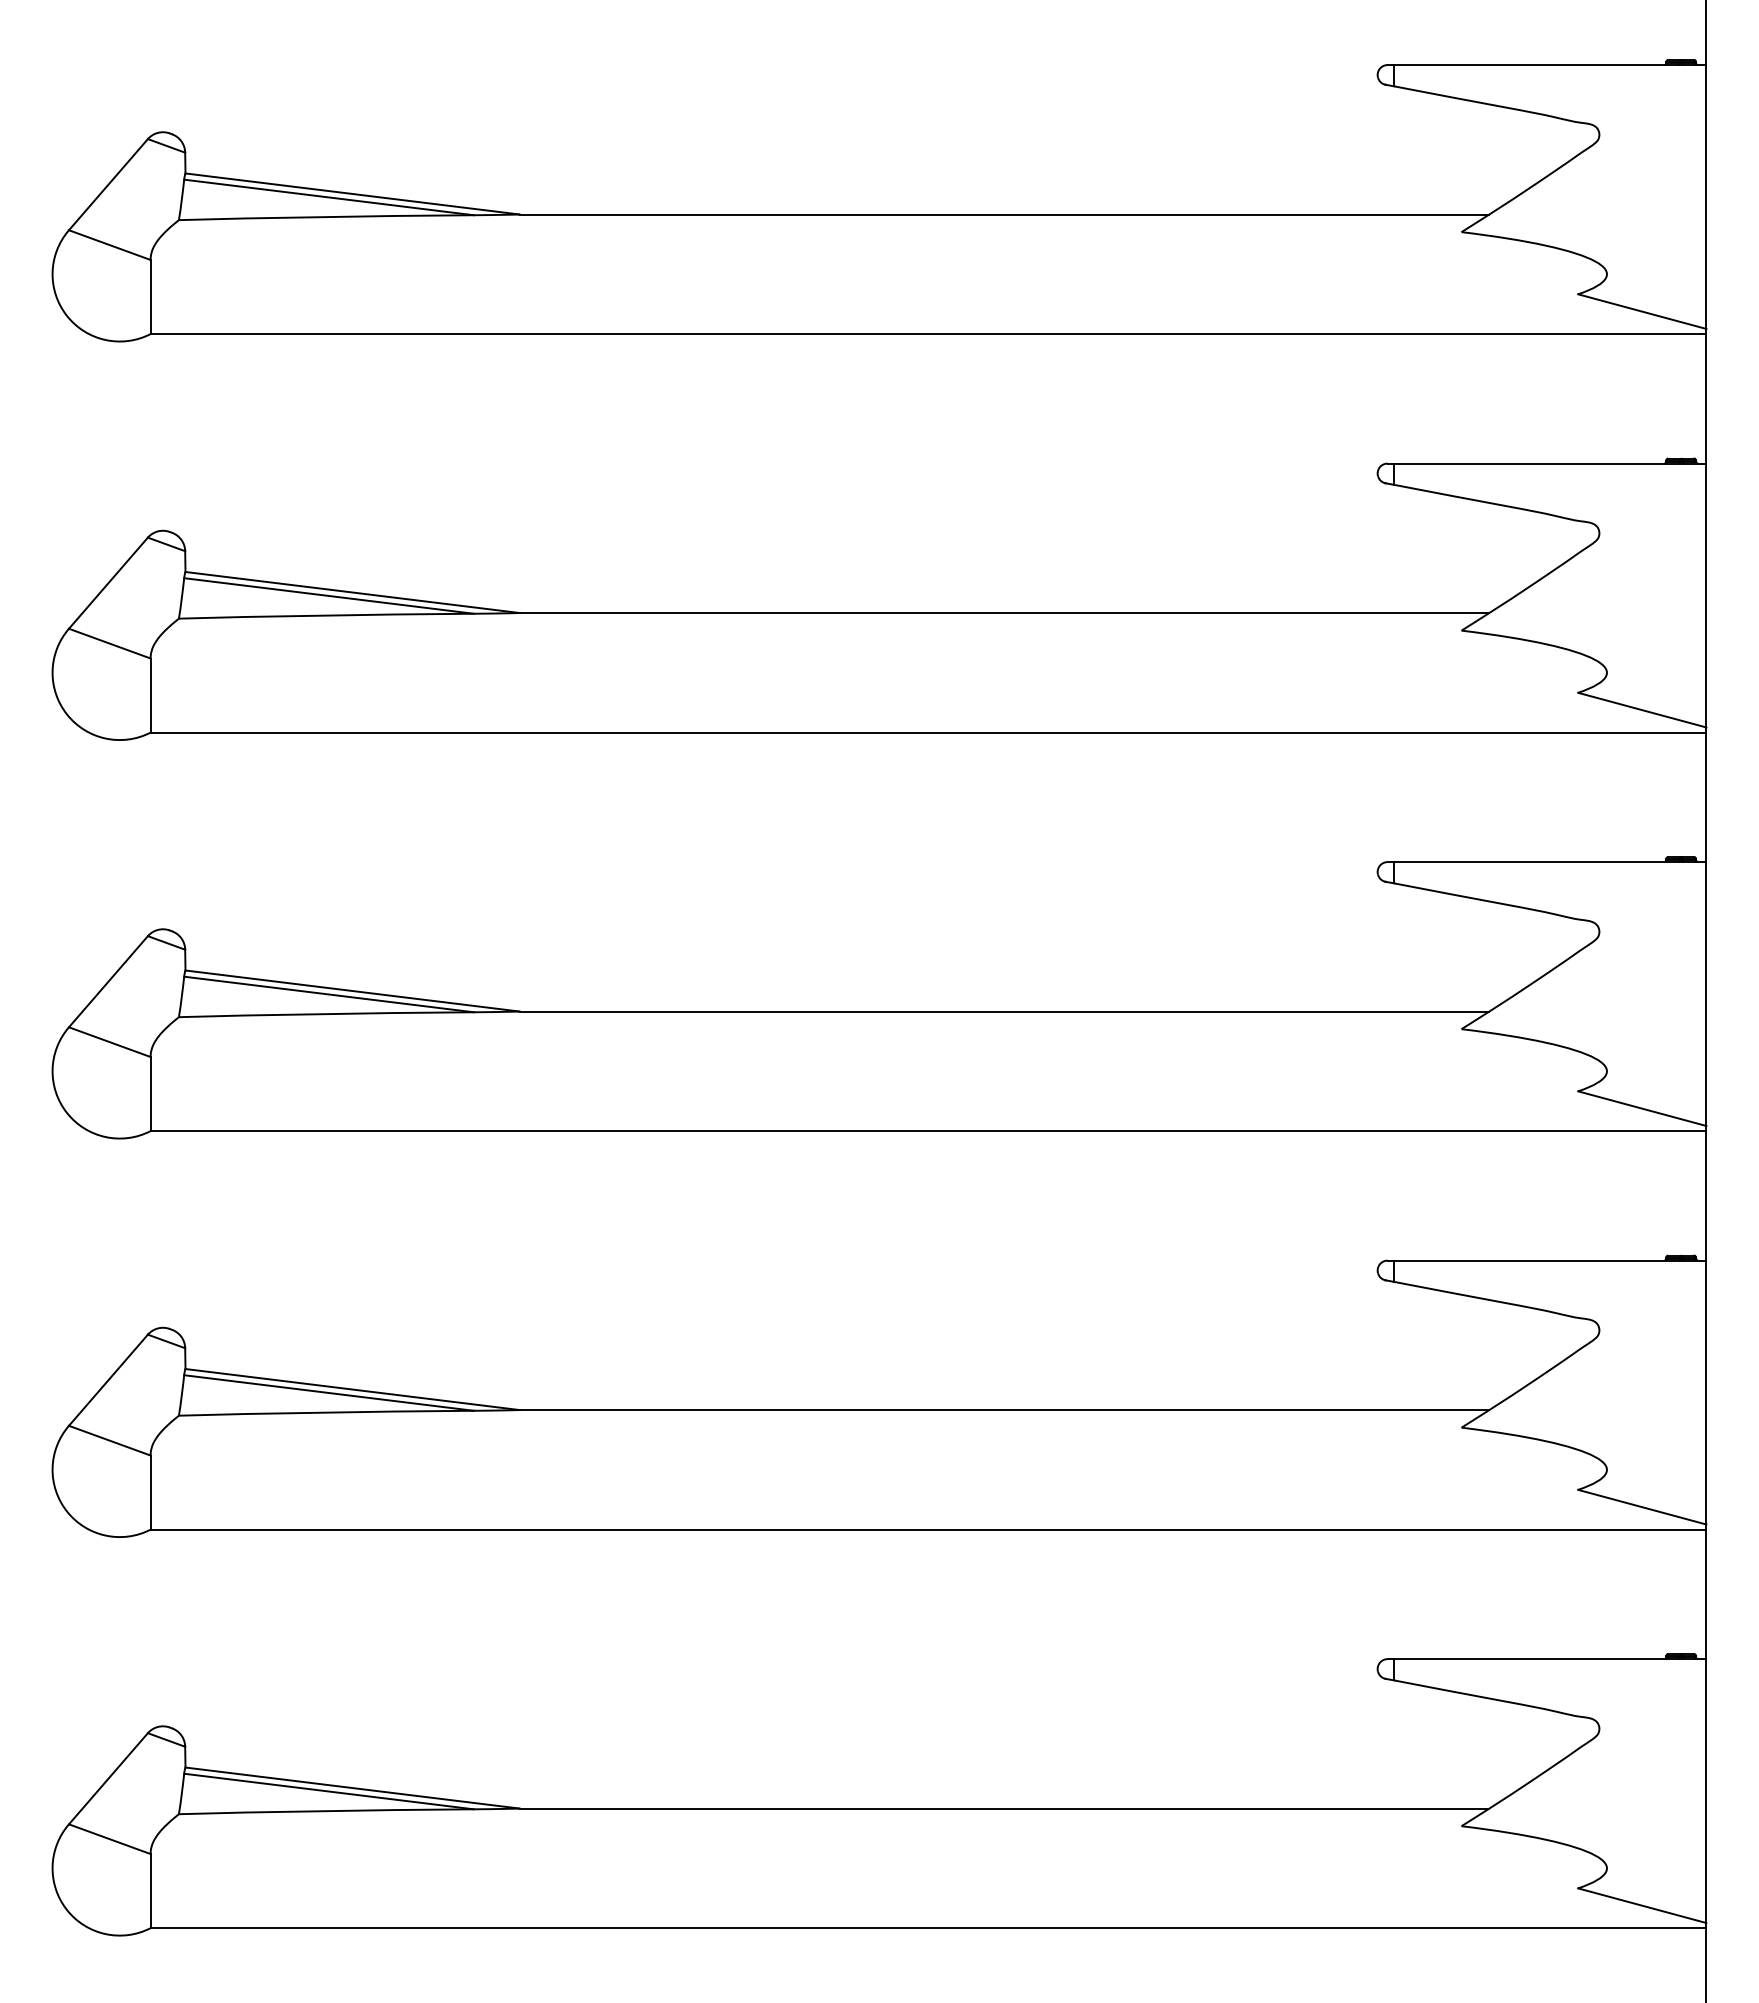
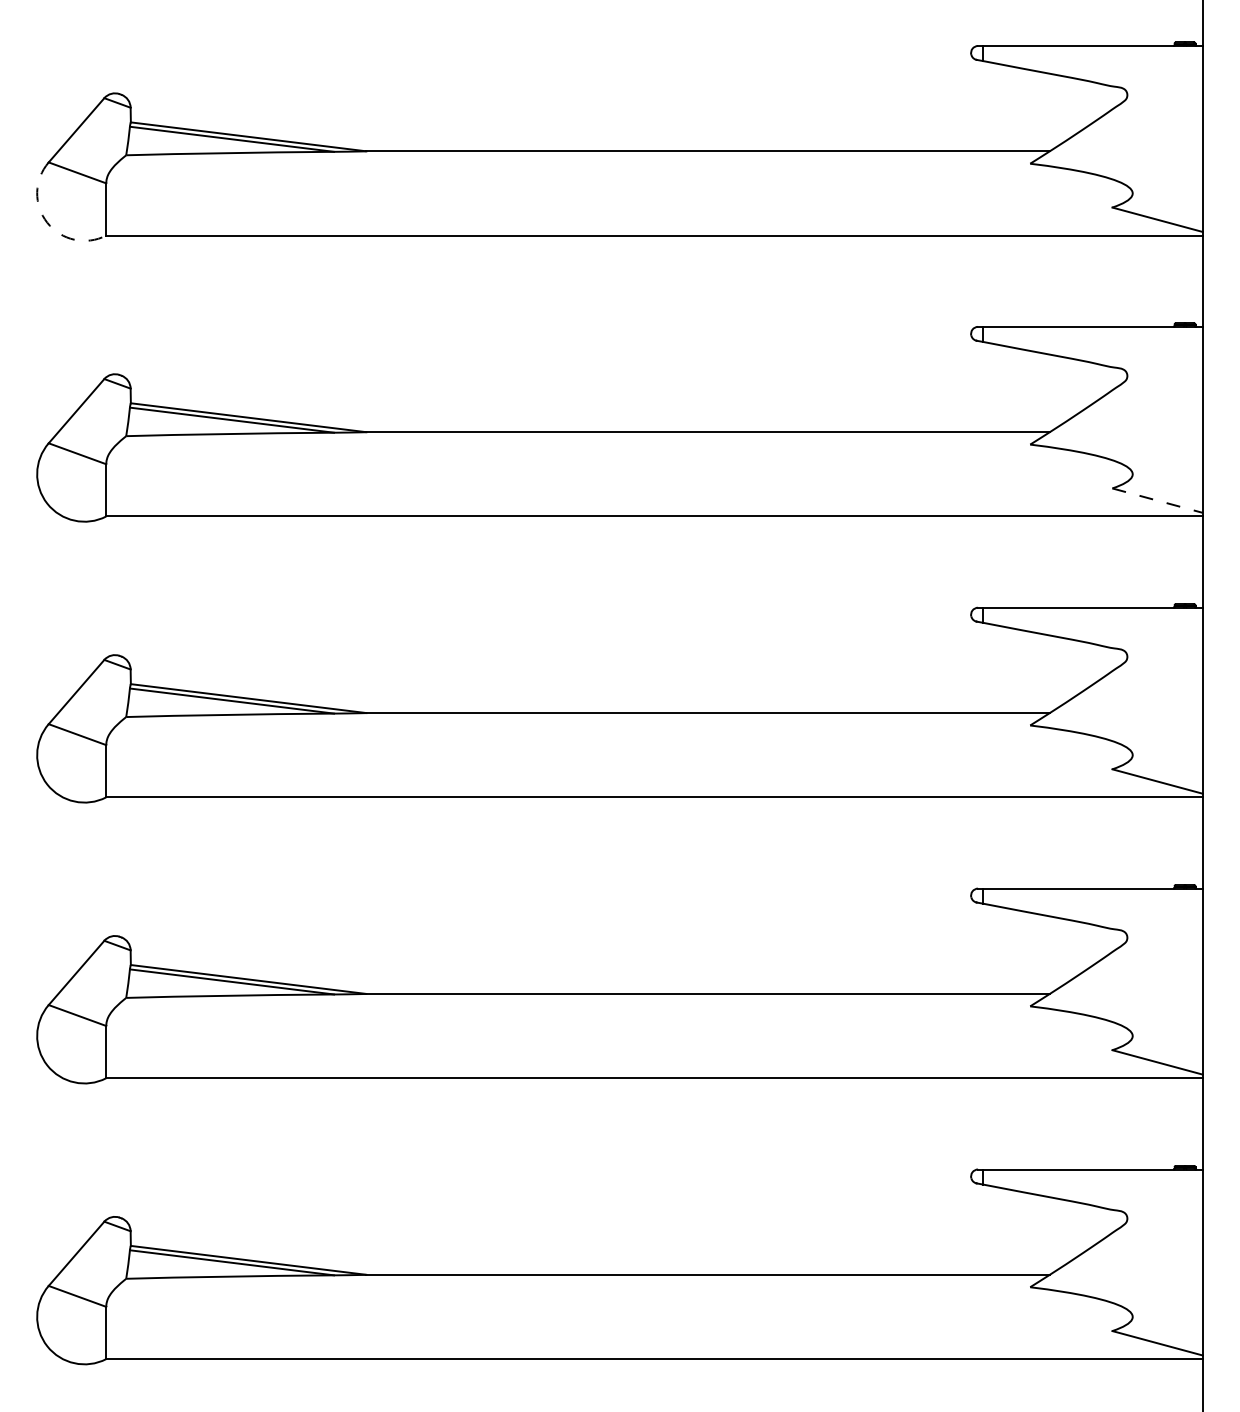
arc: (66, 315) -> (46, 222), solid -> dashed
line: (1642, 710) -> (1157, 500), solid -> dashed

